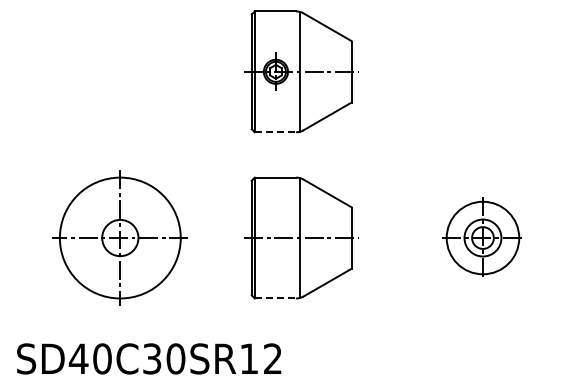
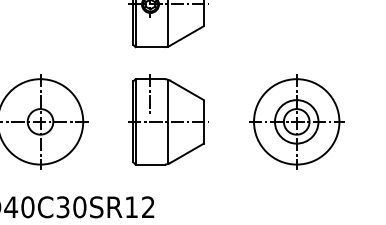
line: (275, 132) -> (150, 47), dashed -> solid
line: (275, 198) -> (150, 93), added
part: (482, 237) -> (296, 121), size x1.67
line: (275, 298) -> (150, 164), dashed -> solid

